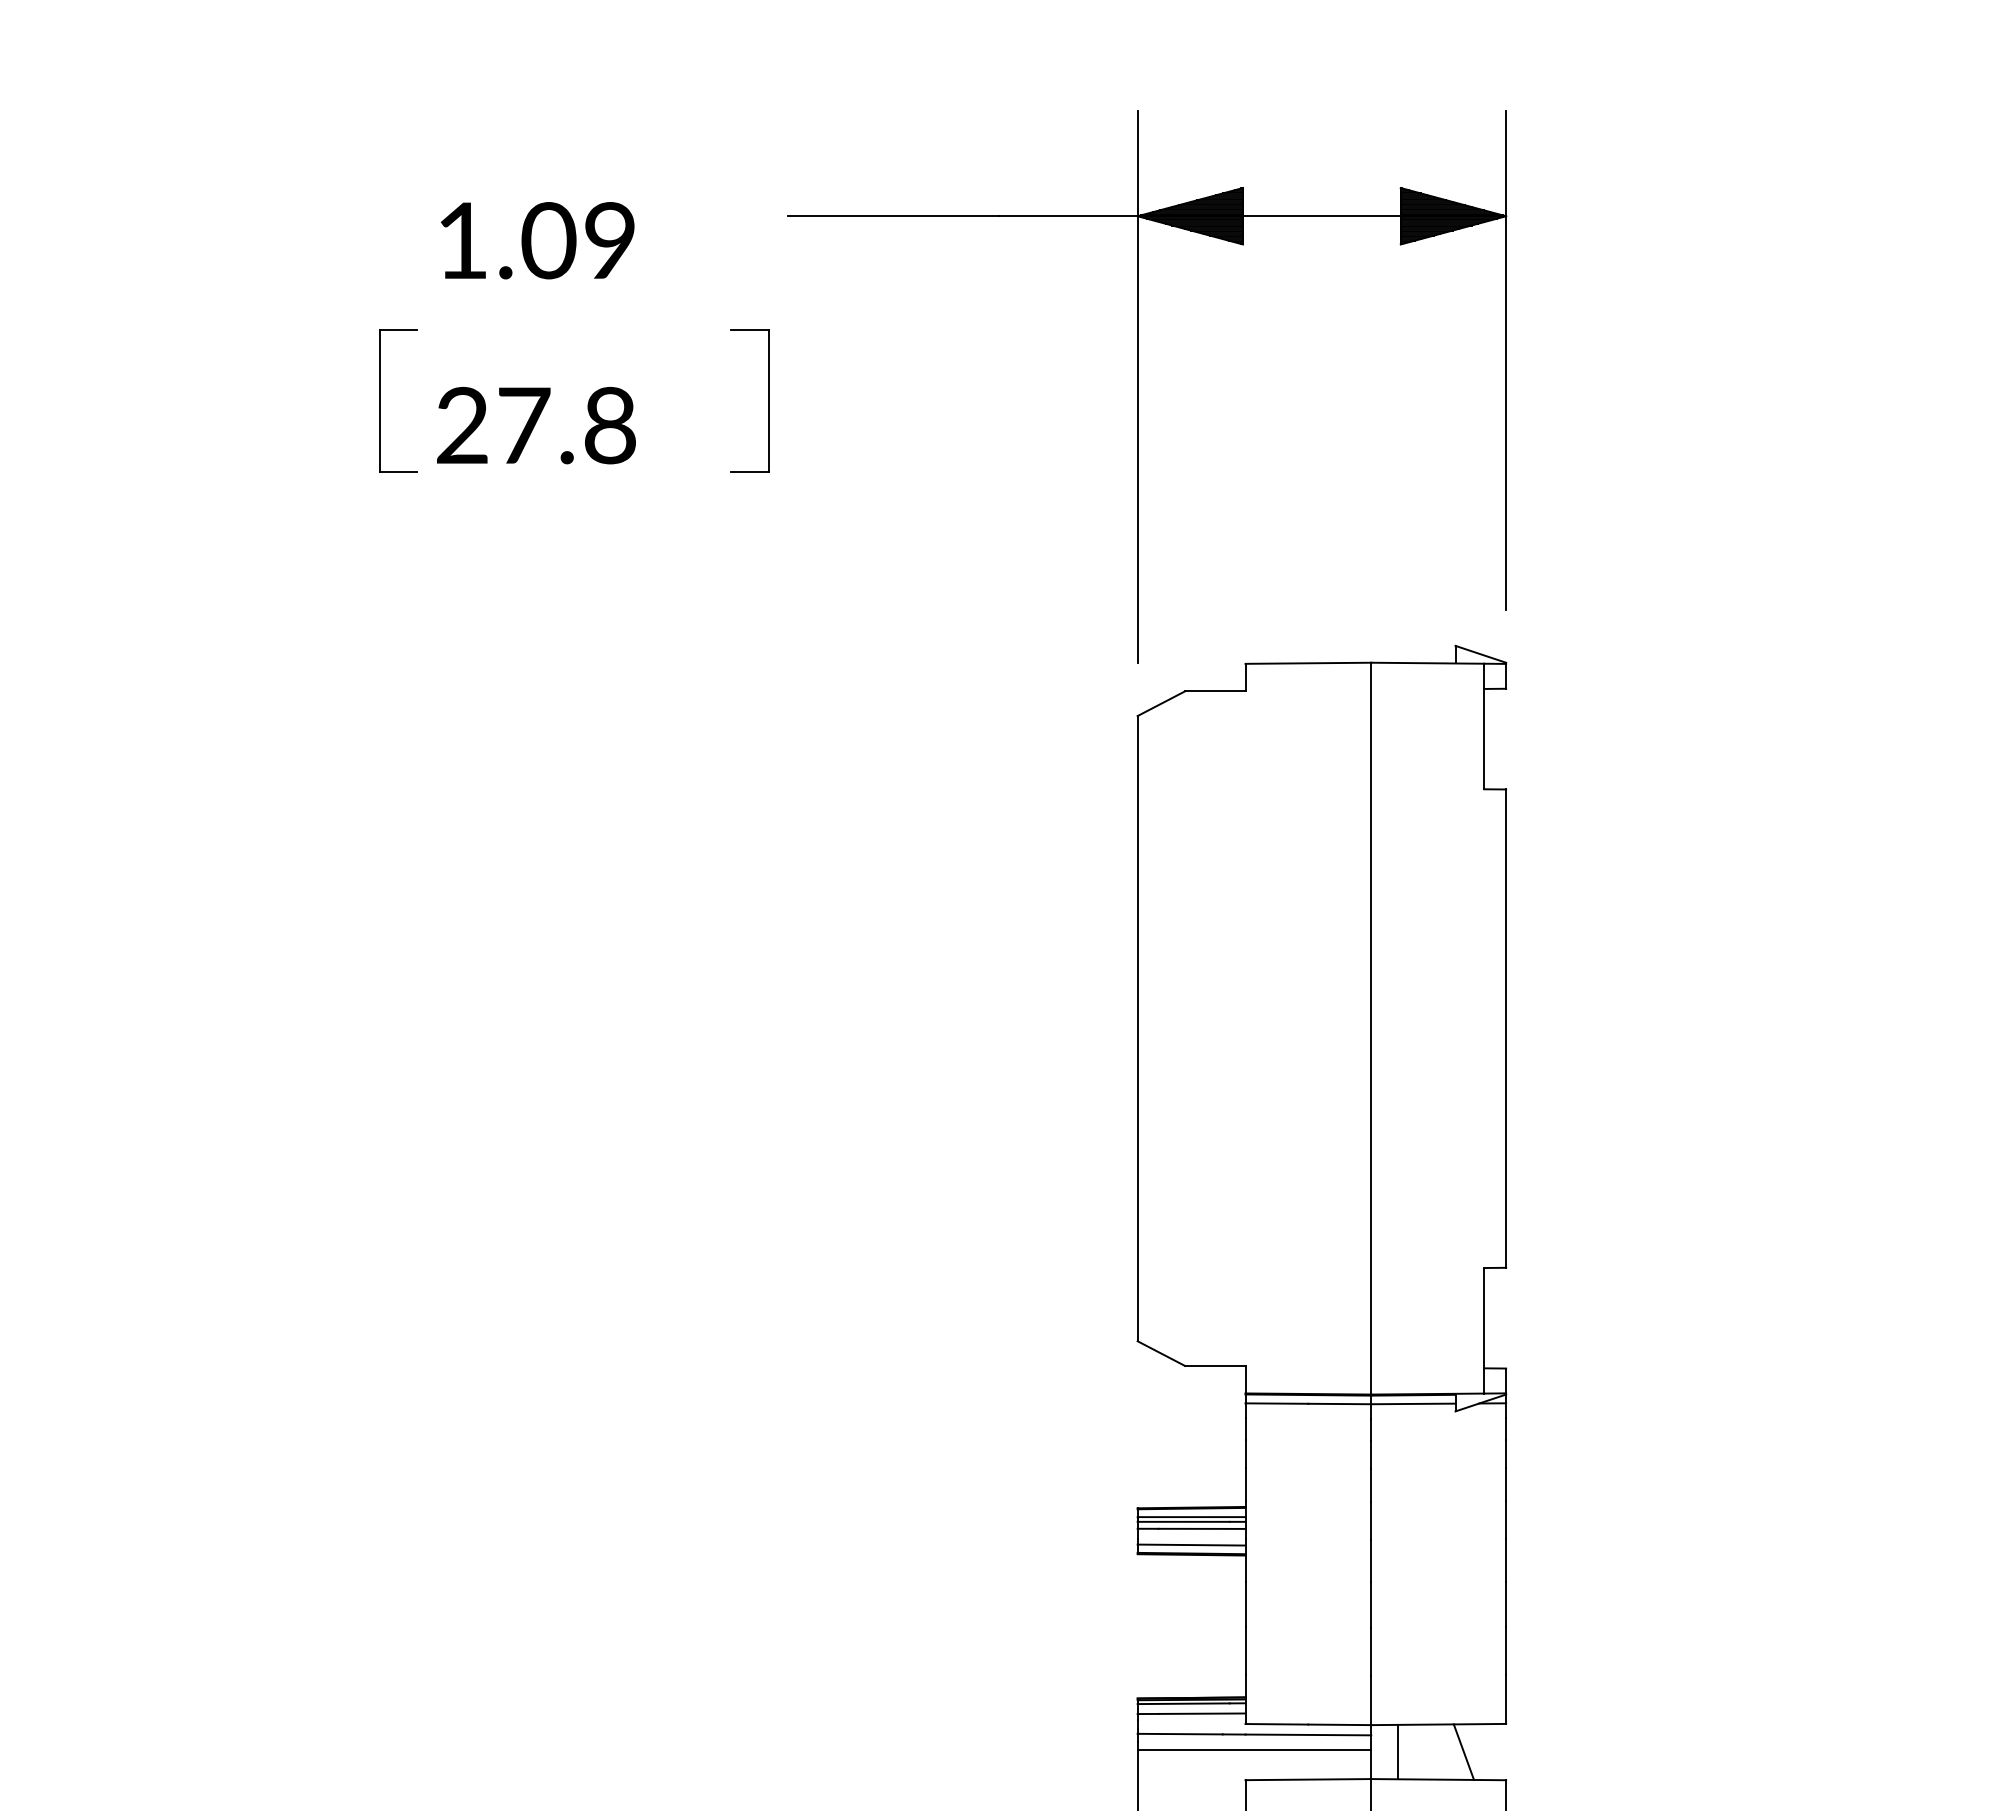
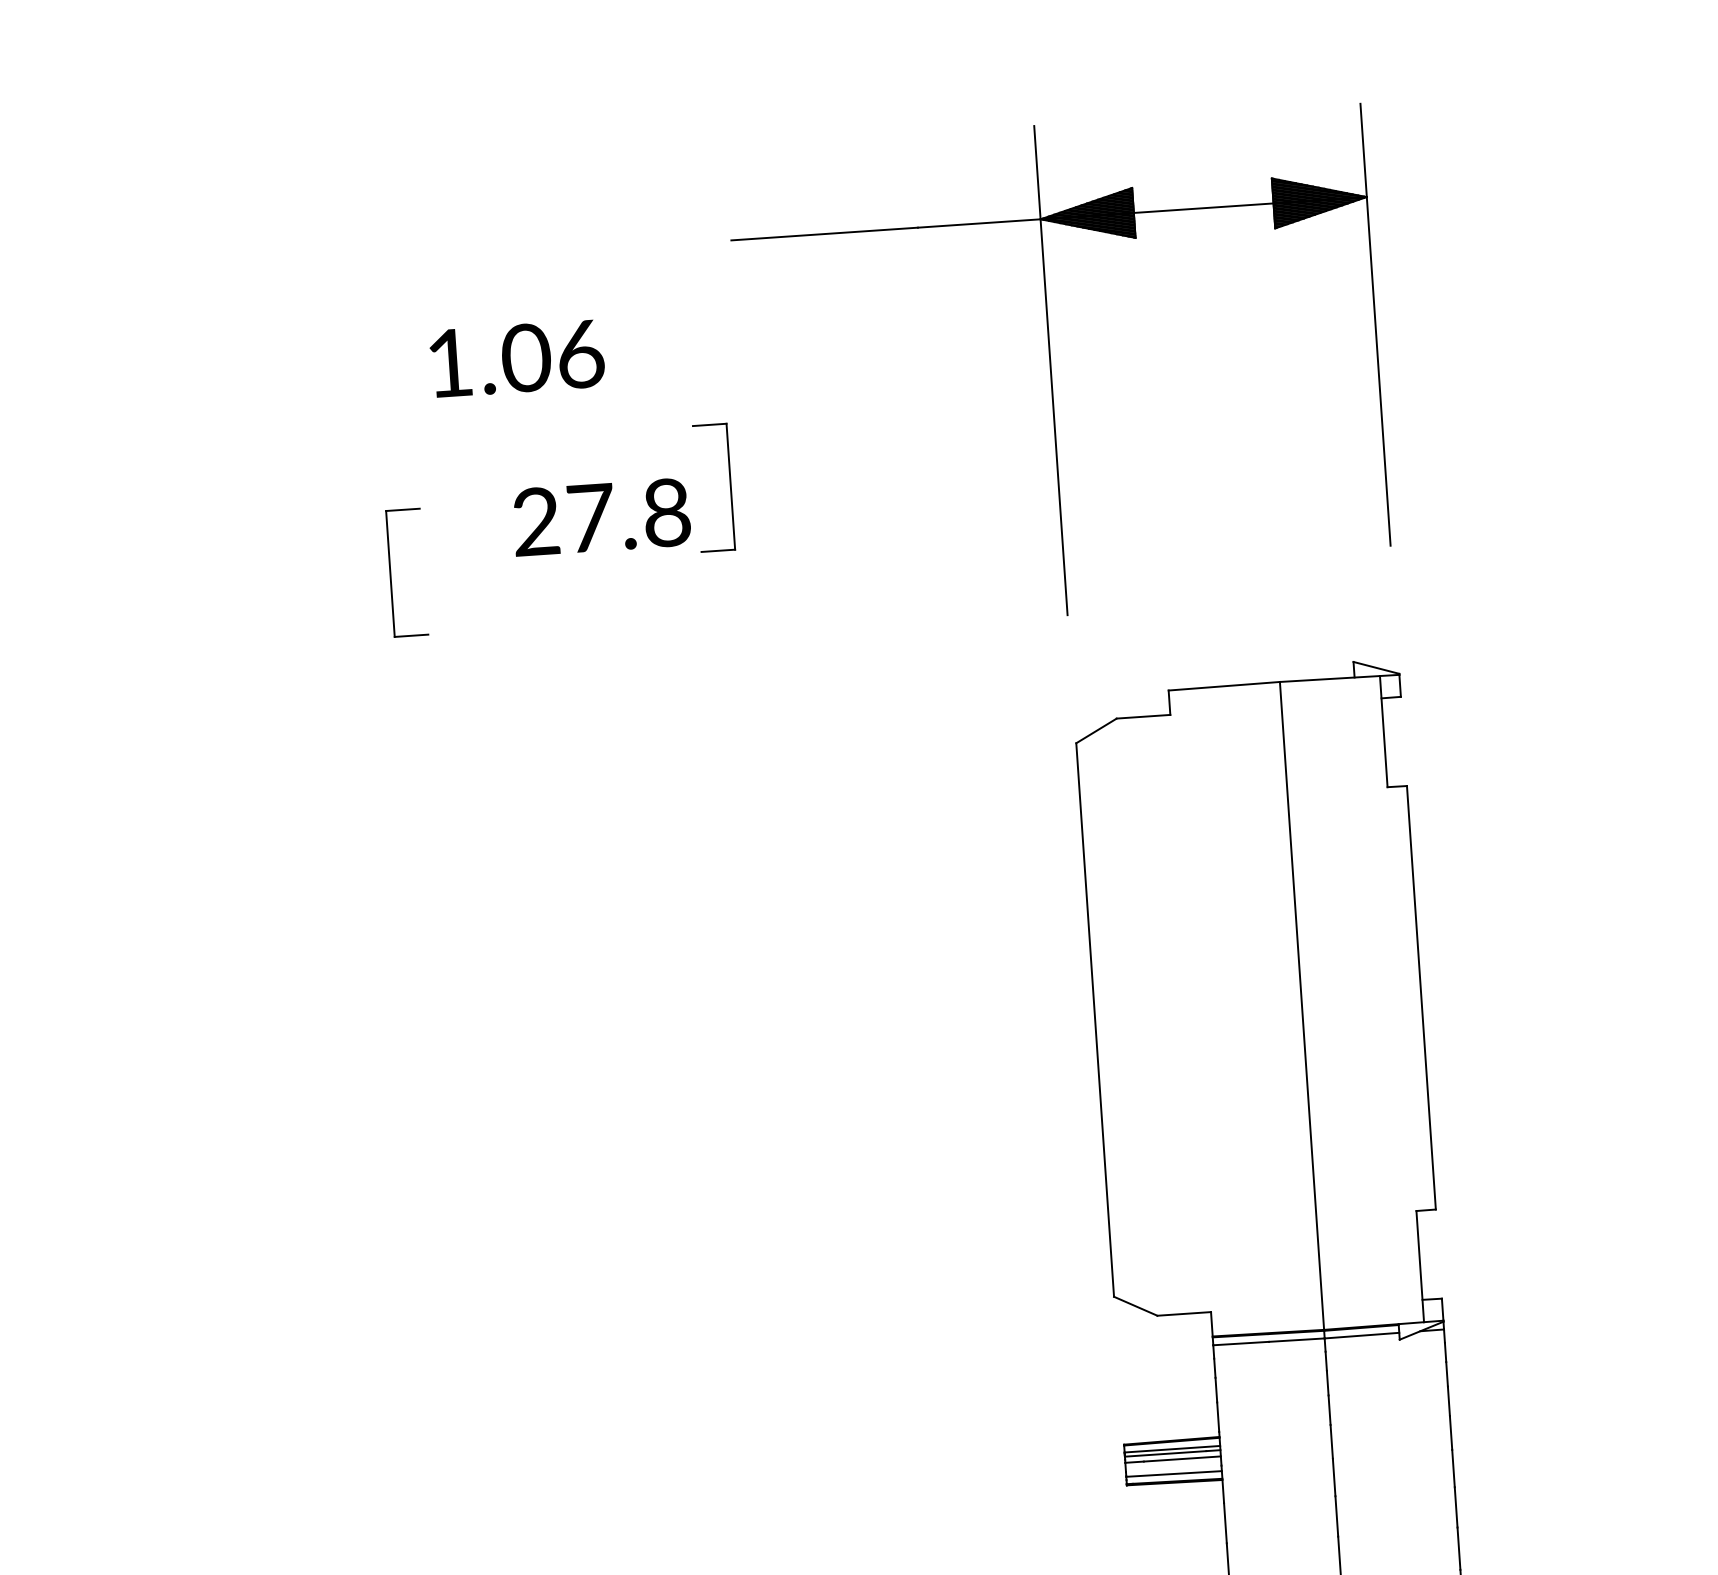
text: (610, 240) -> (580, 354), 1.09 -> 1.06
part: (1138, 386) -> (1051, 369), moved
part: (380, 400) -> (391, 573), moved
text: (536, 425) -> (601, 517), moved

